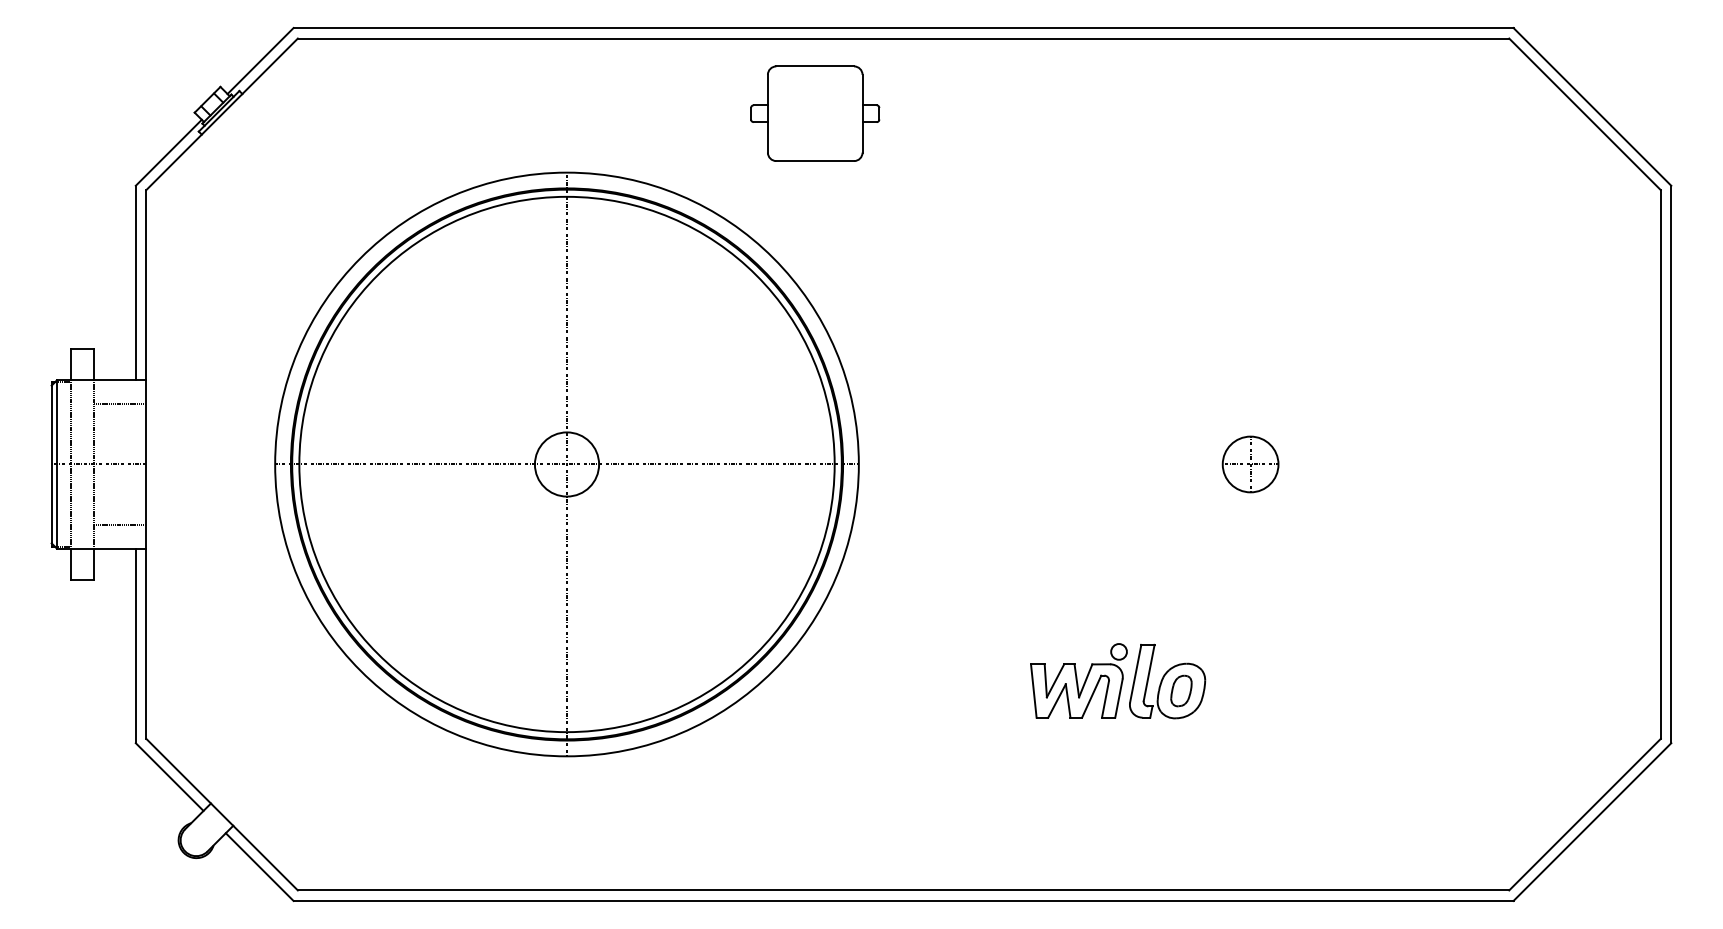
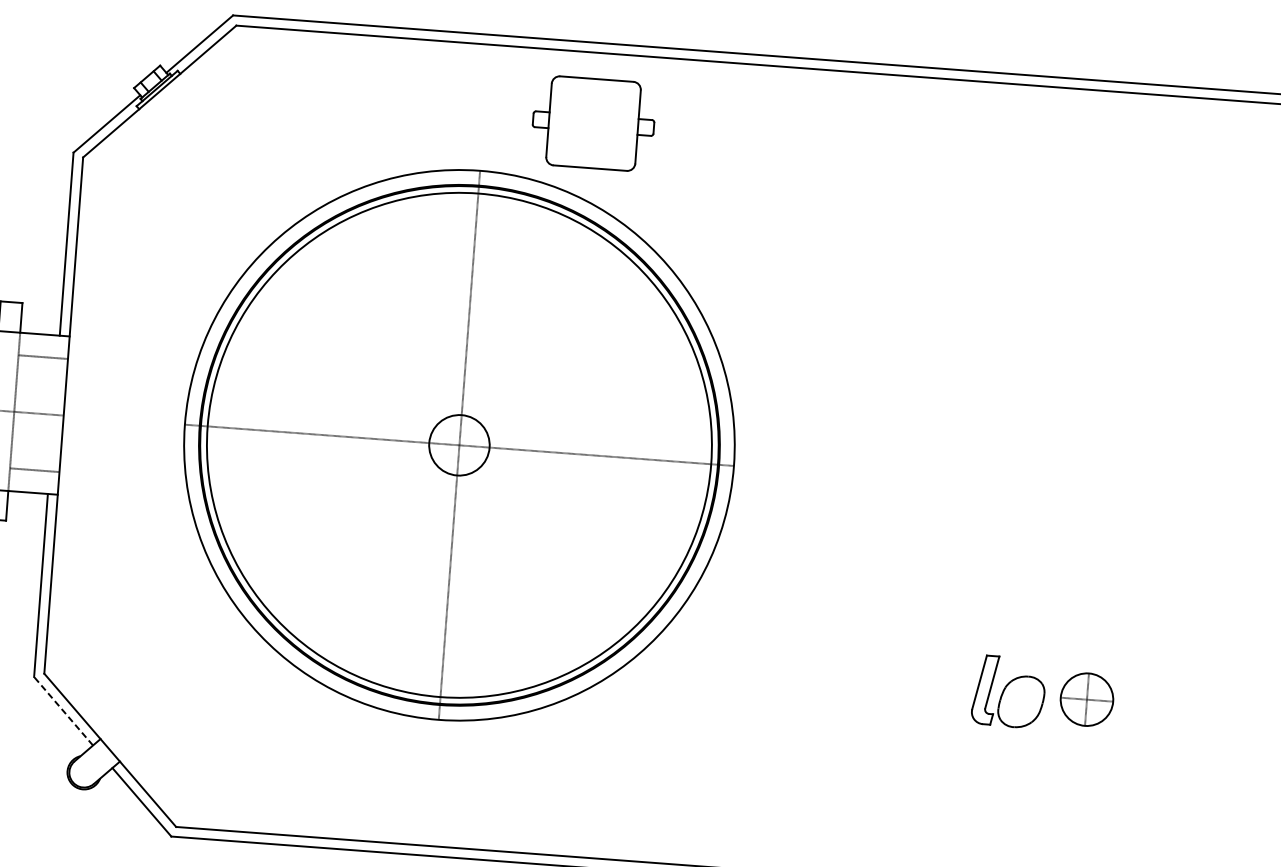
part: (815, 113) -> (593, 123), moved
part: (1250, 464) -> (1086, 699), moved
part: (1078, 680) -> (925, 684), removed
part: (1181, 690) -> (1021, 701), removed
line: (169, 777) -> (63, 711), solid -> dashed

